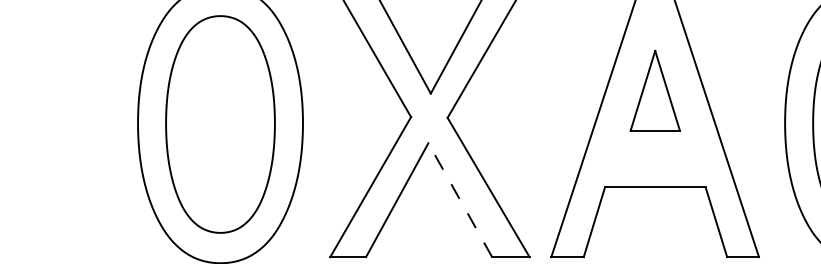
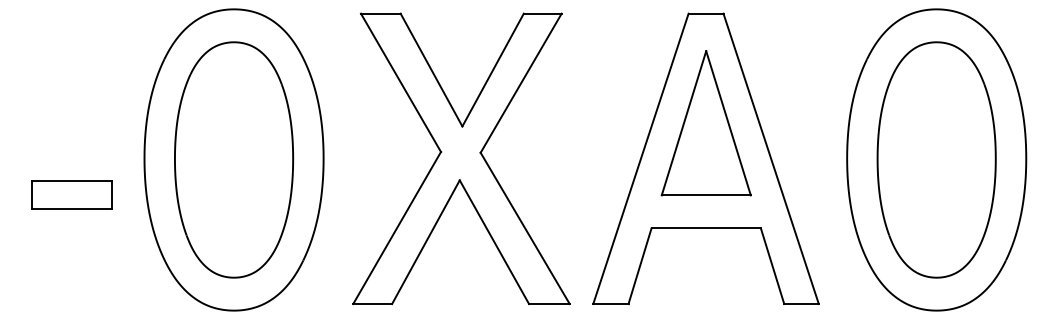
part: (654, 90) -> (705, 123), size x1.67
part: (70, 156) -> (71, 194), added
line: (460, 200) -> (494, 242), dashed -> solid

